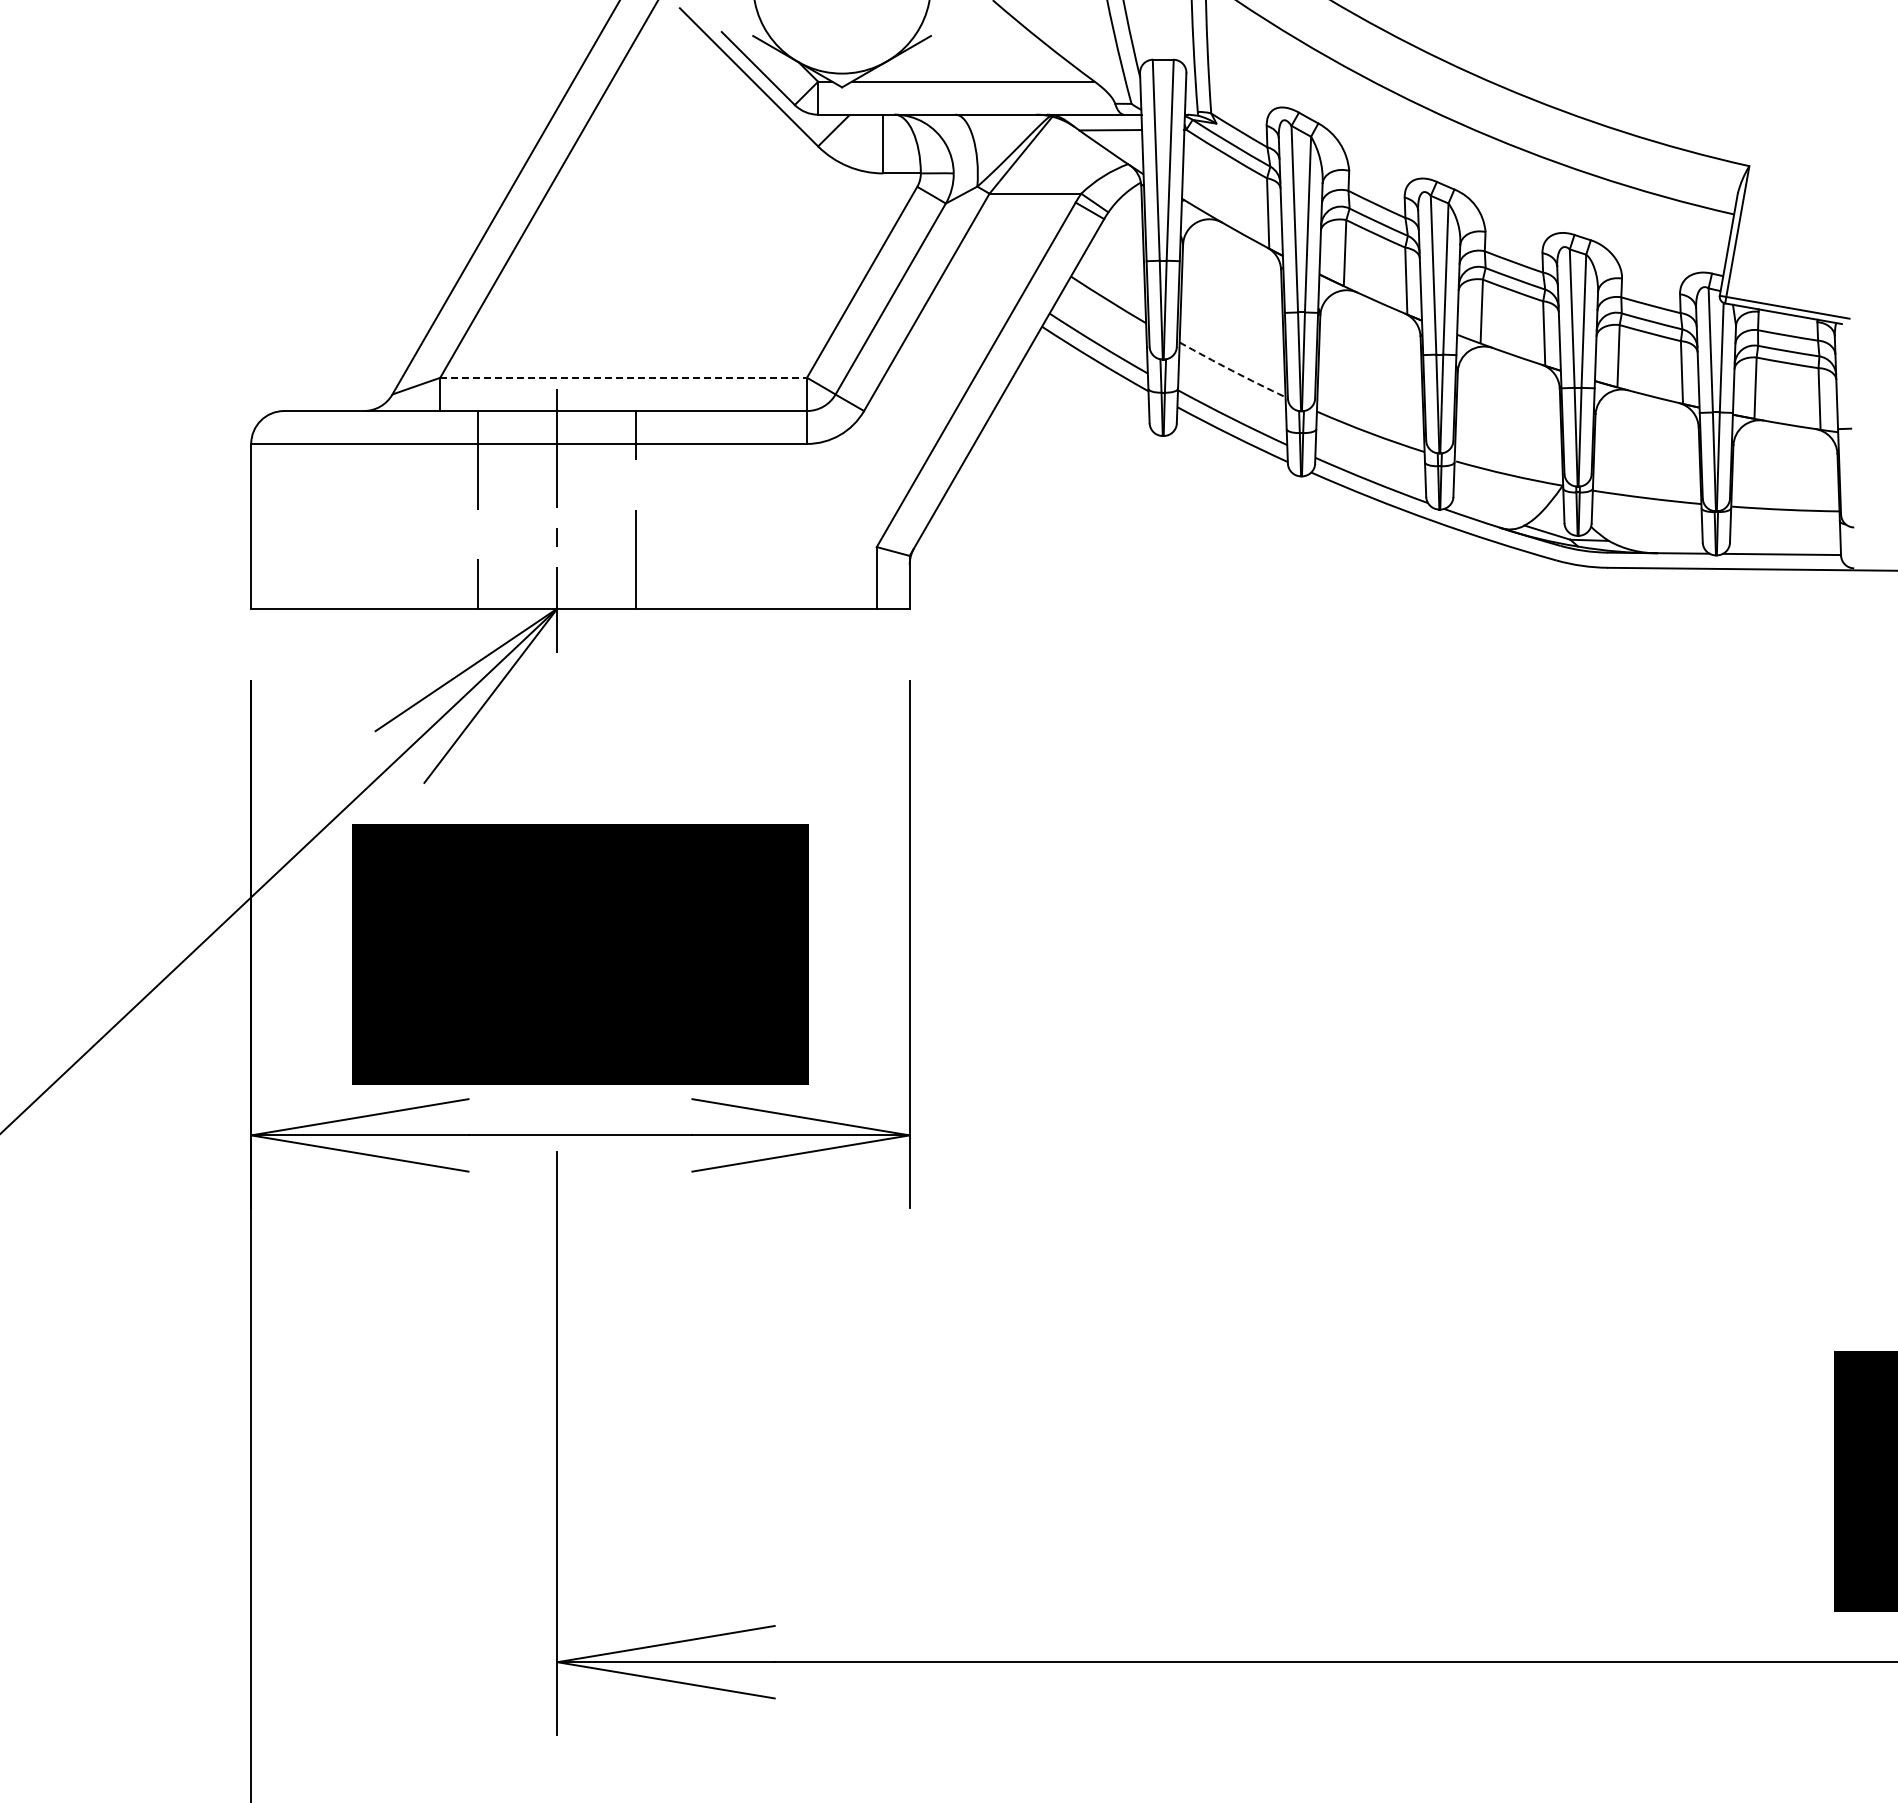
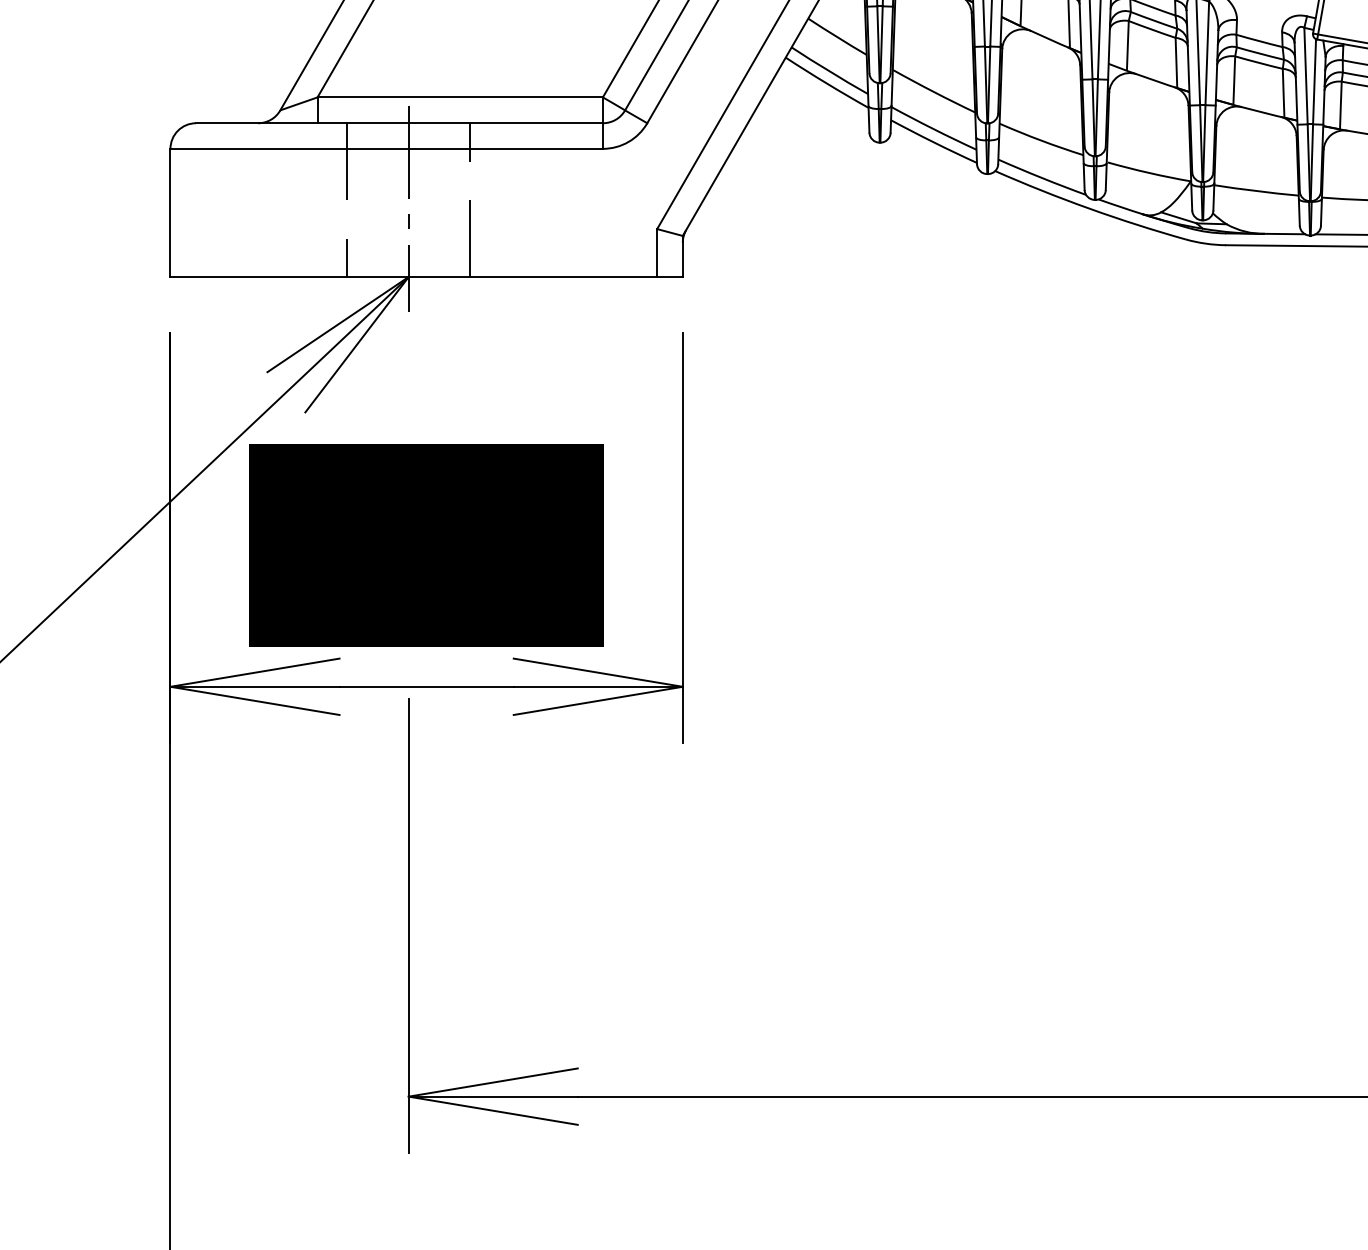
arc: (1232, 370) -> (933, 91), dashed -> solid
line: (624, 377) -> (460, 97), dashed -> solid

